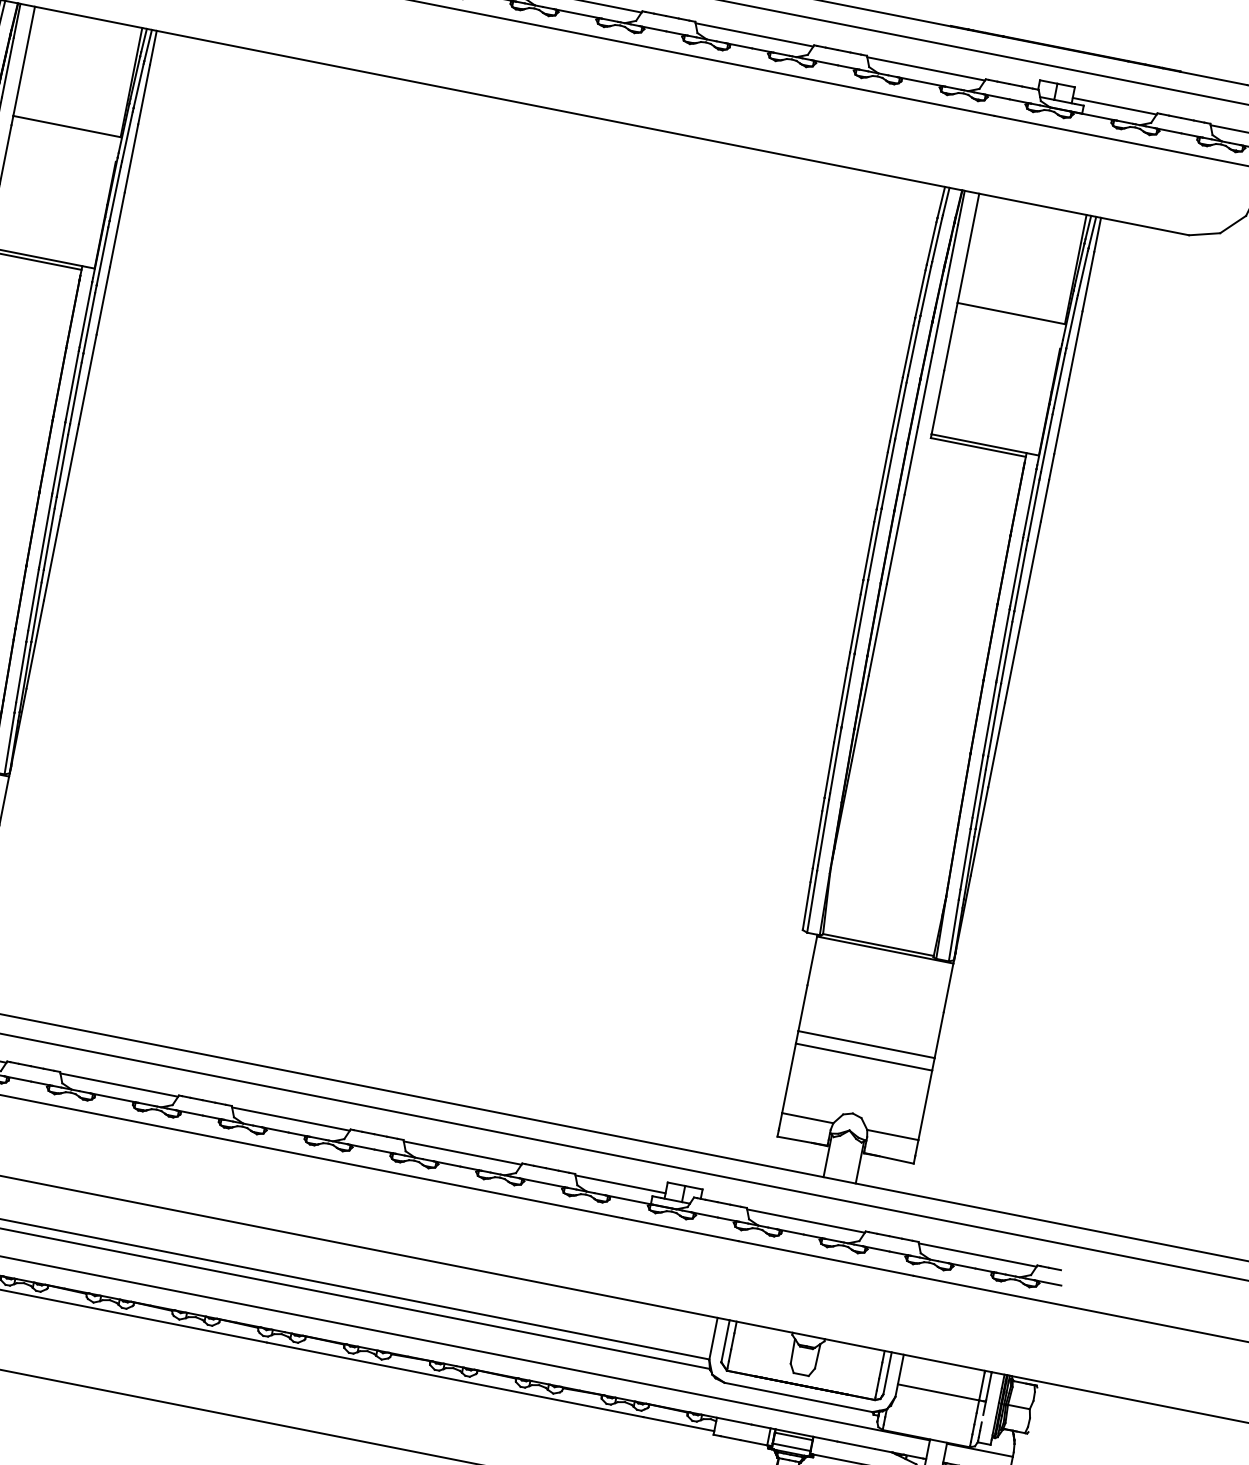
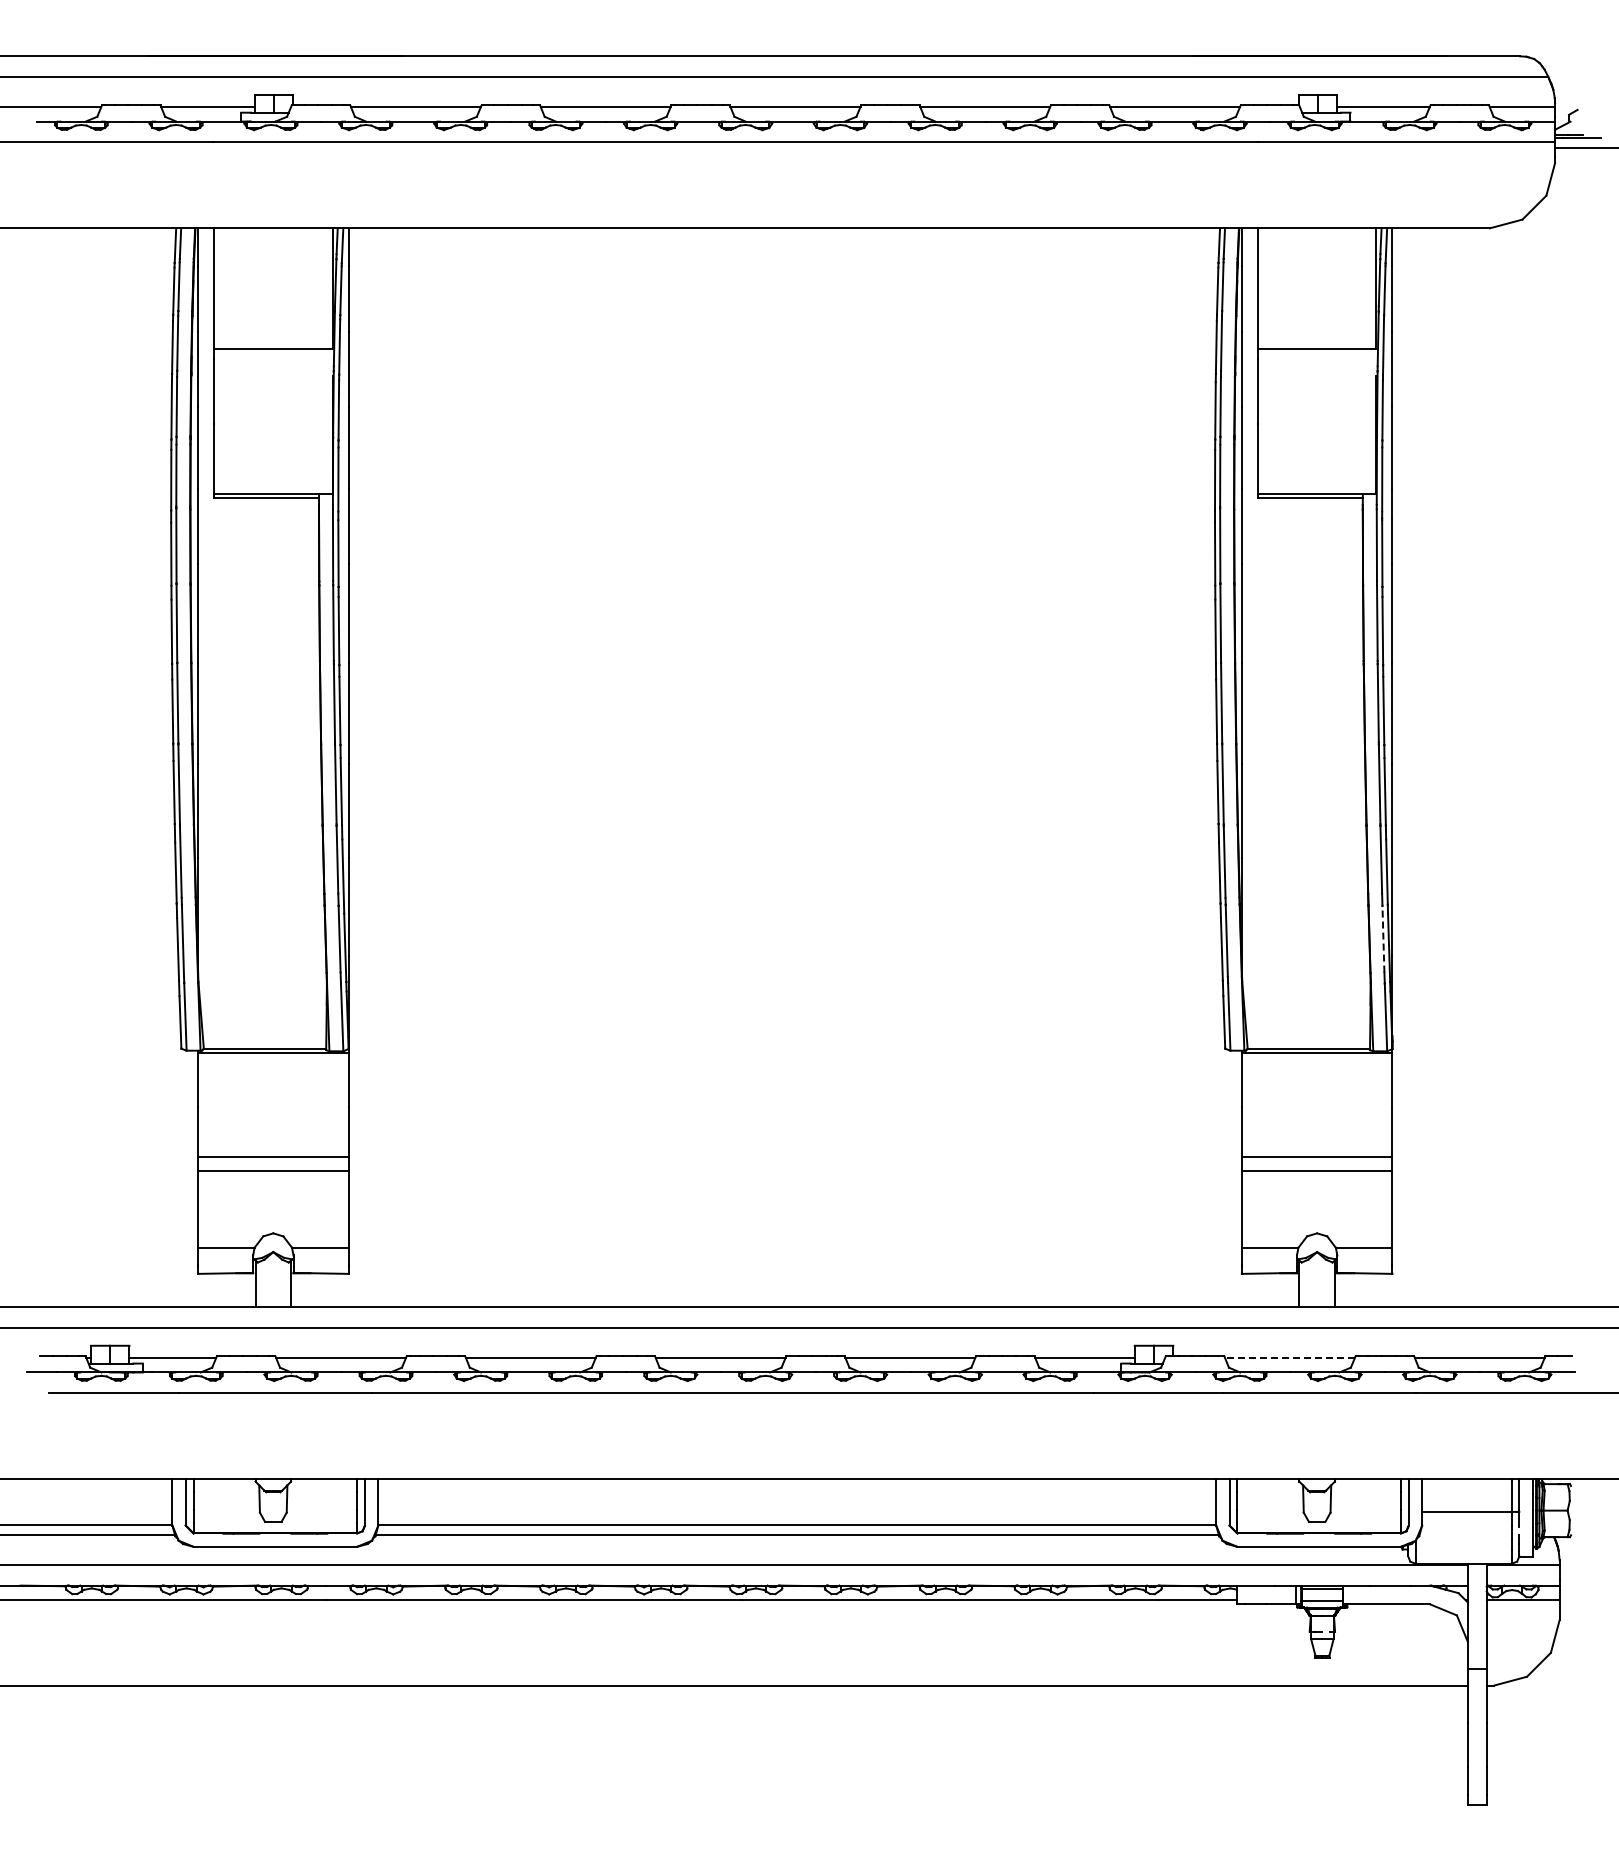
line: (965, 858) -> (1383, 938), solid -> dashed
line: (805, 1220) -> (1289, 1357), solid -> dashed

